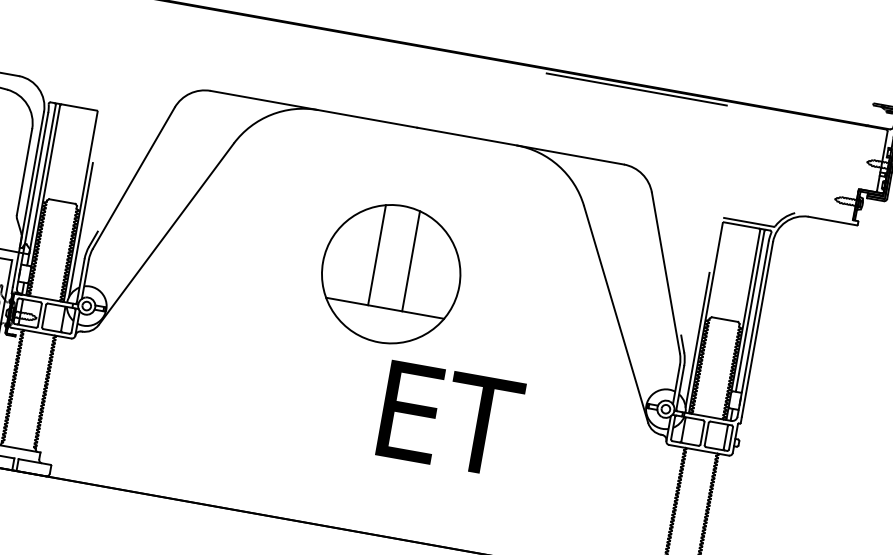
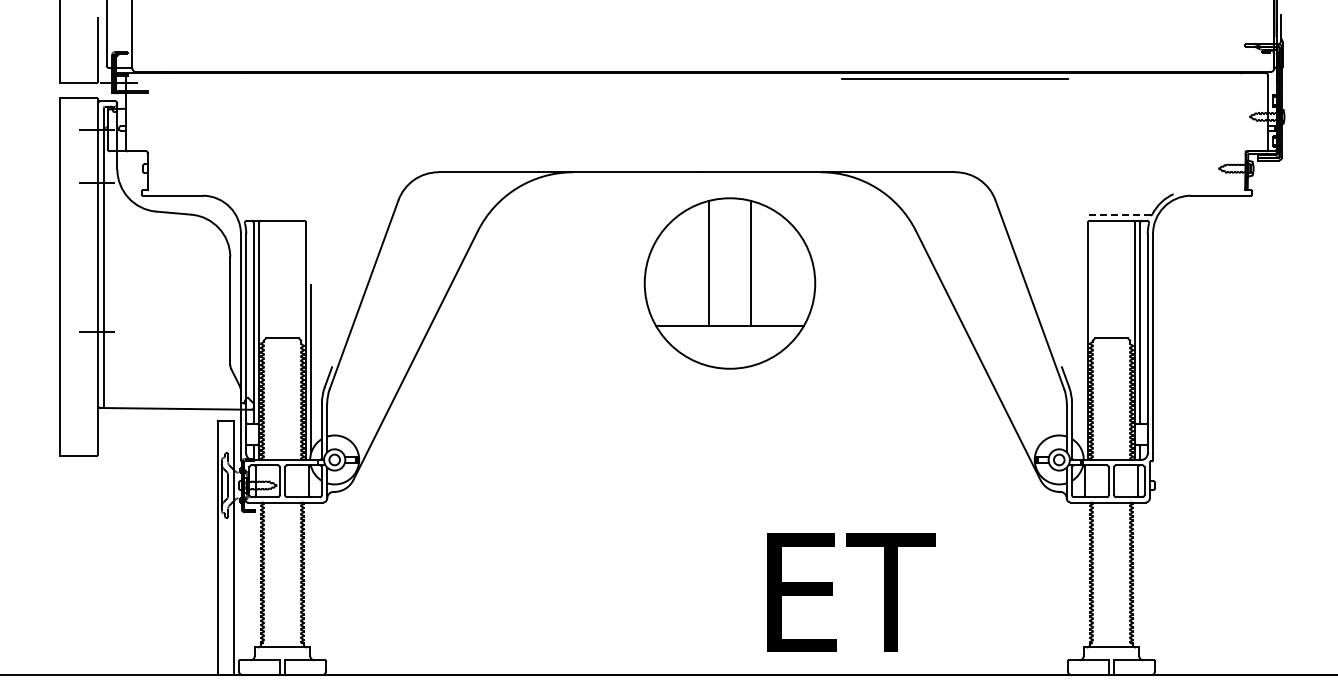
line: (748, 222) -> (1119, 215), solid -> dashed
part: (390, 274) -> (729, 283), moved
line: (697, 339) -> (1082, 368), removed
text: (450, 419) -> (851, 592), moved

